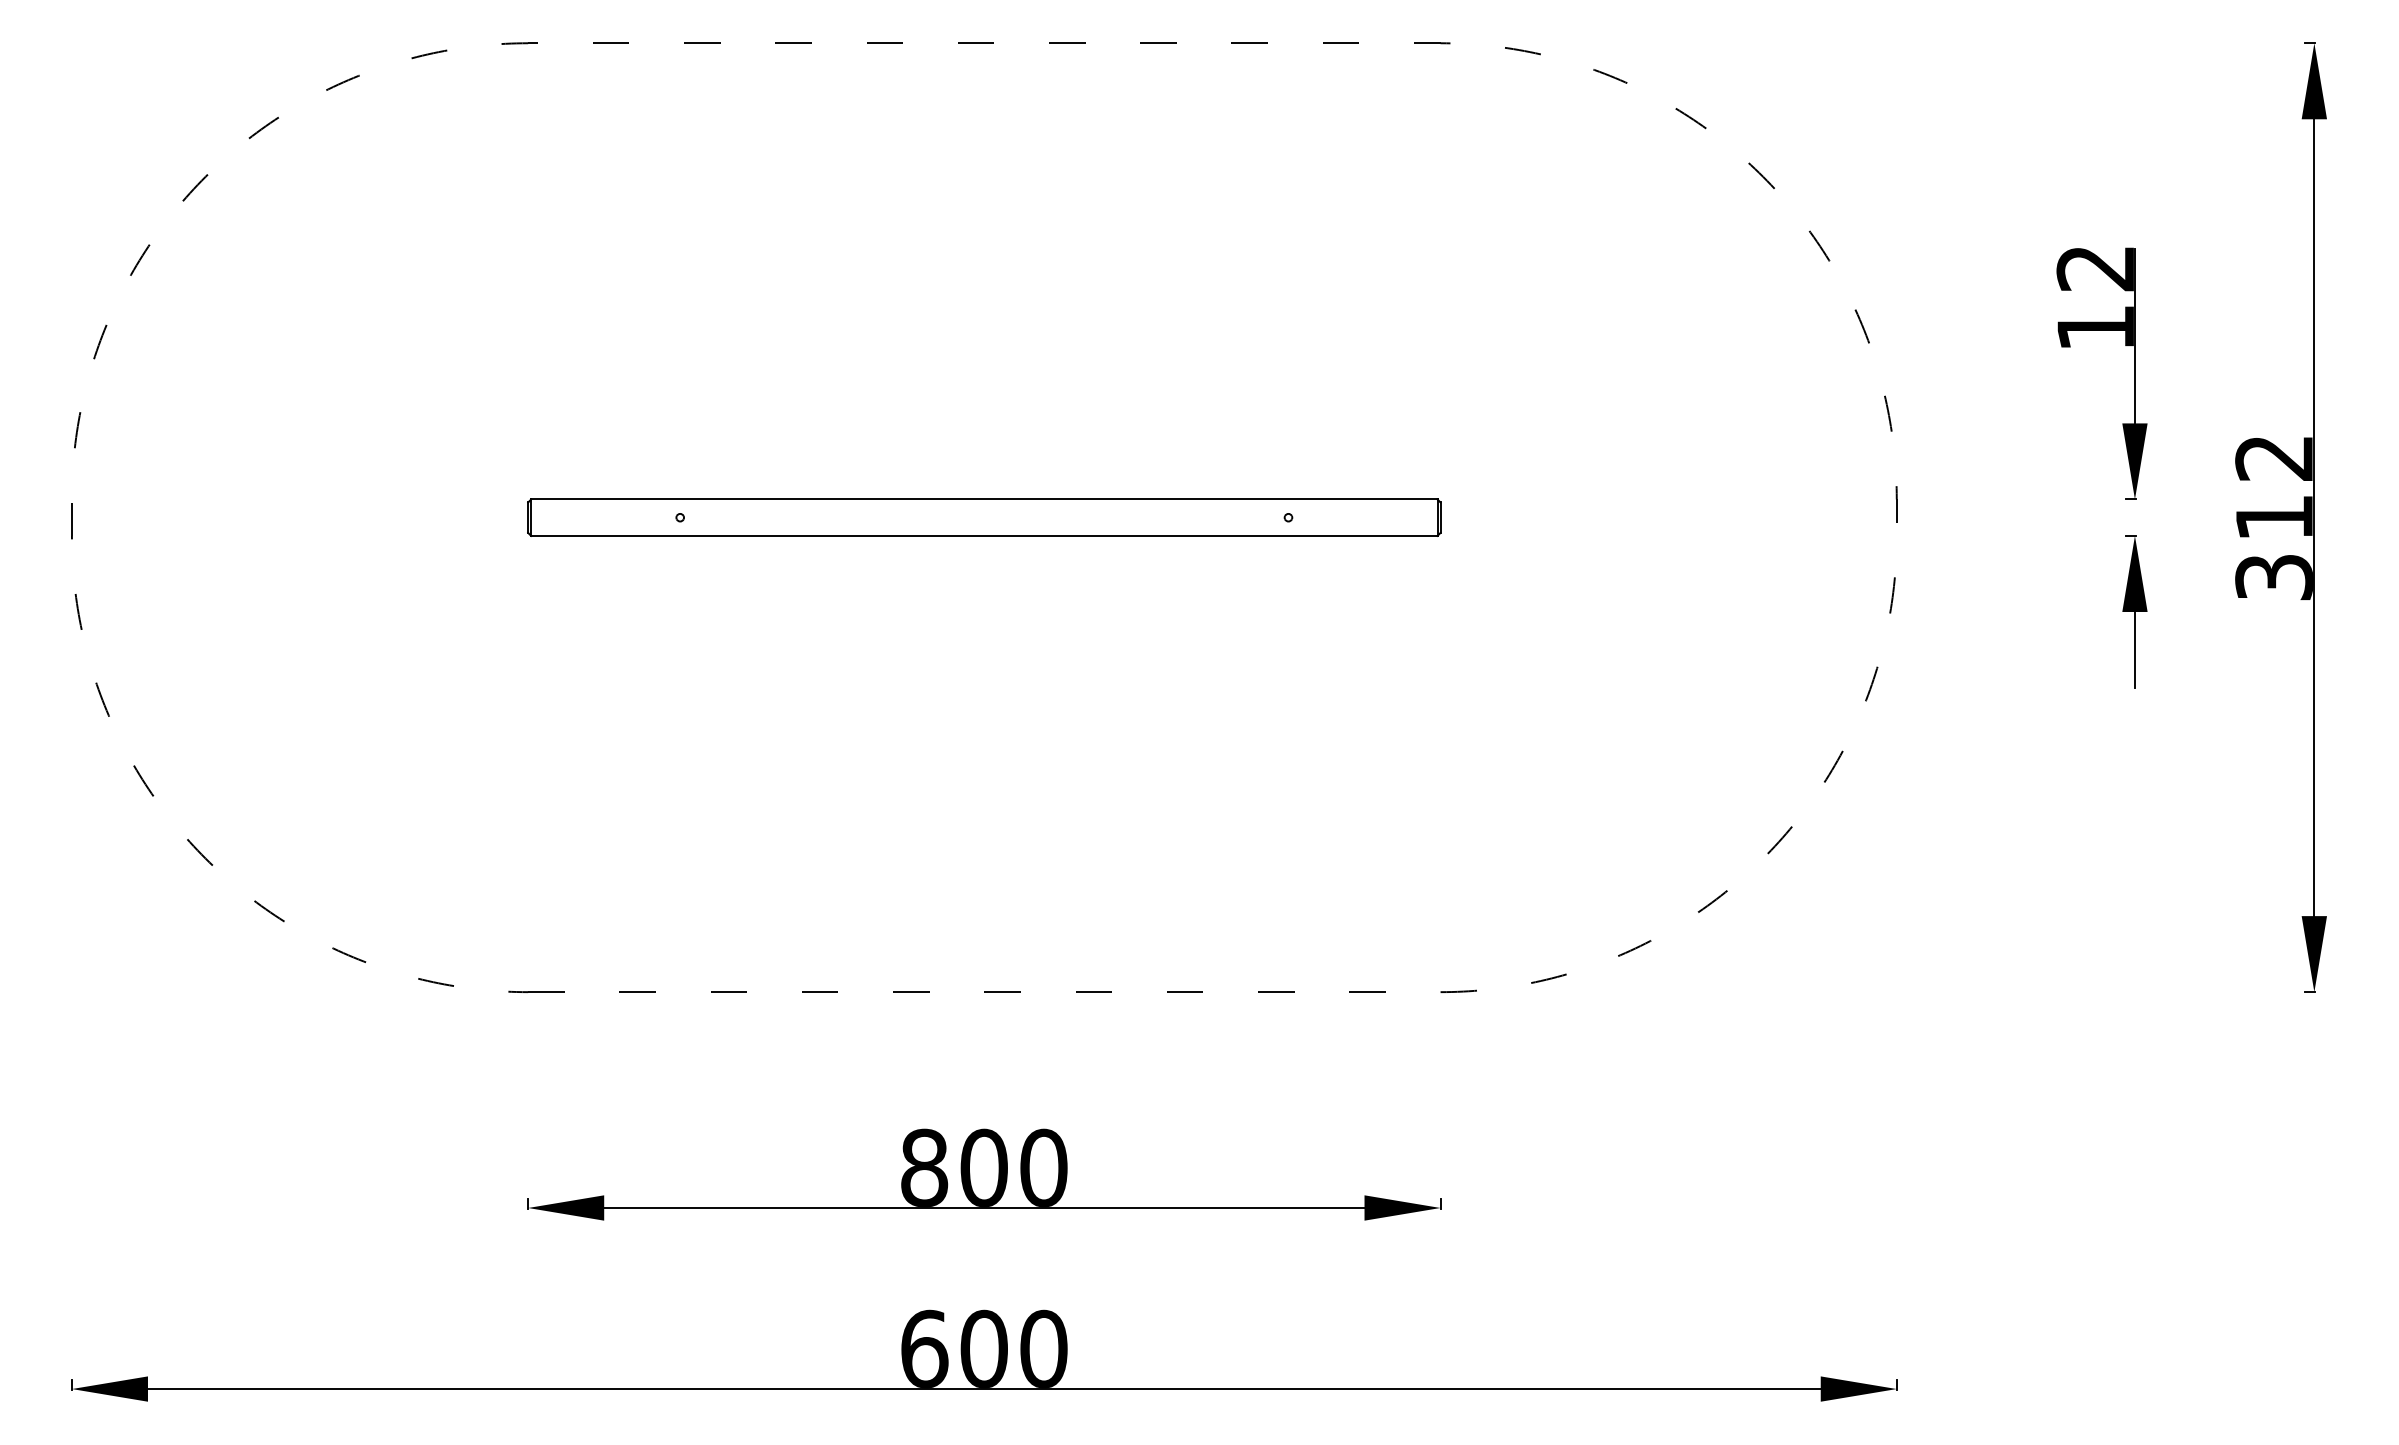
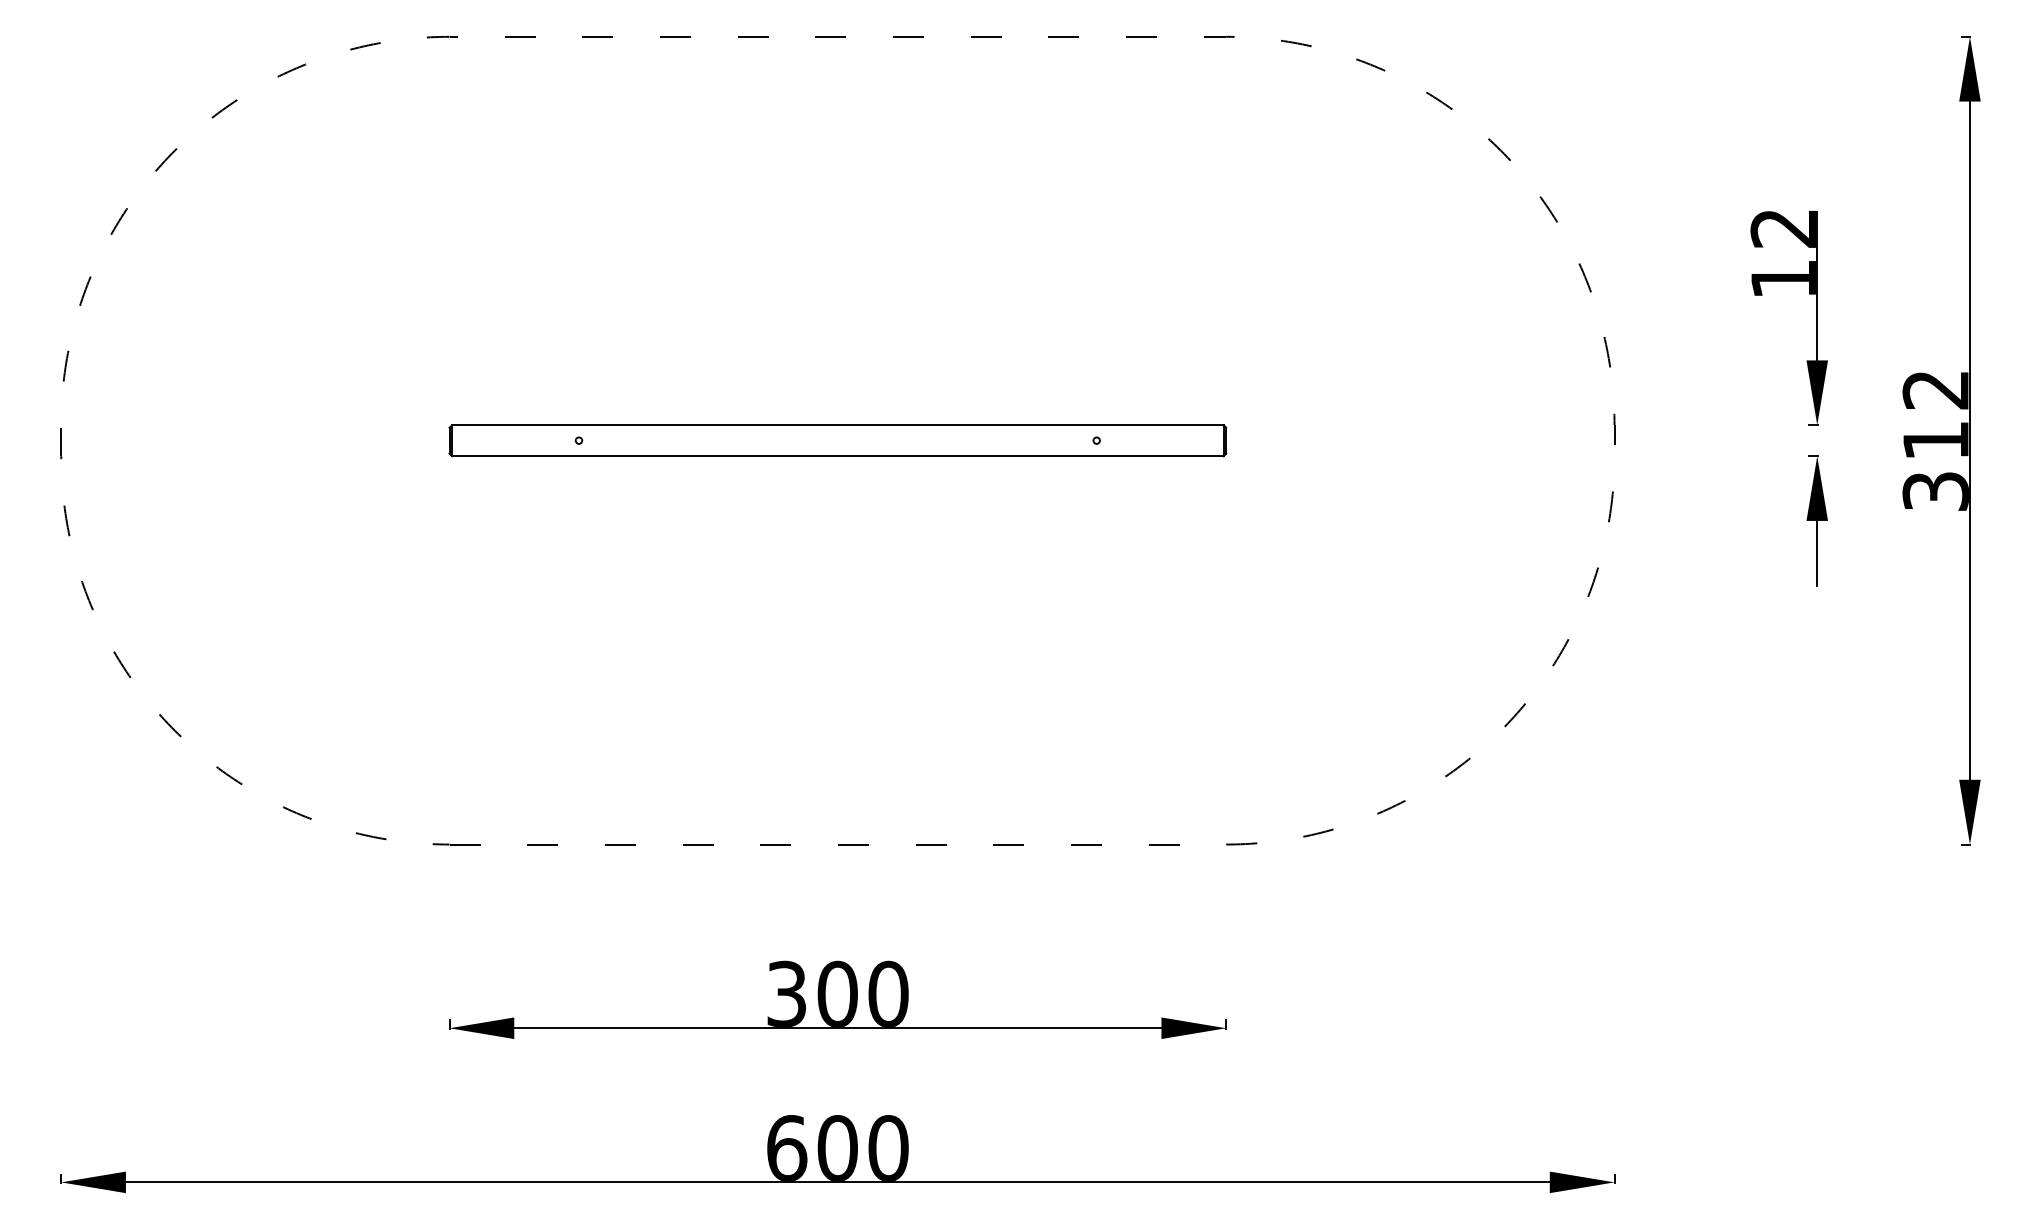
text: (924, 1167) -> (786, 993), 800 -> 300

